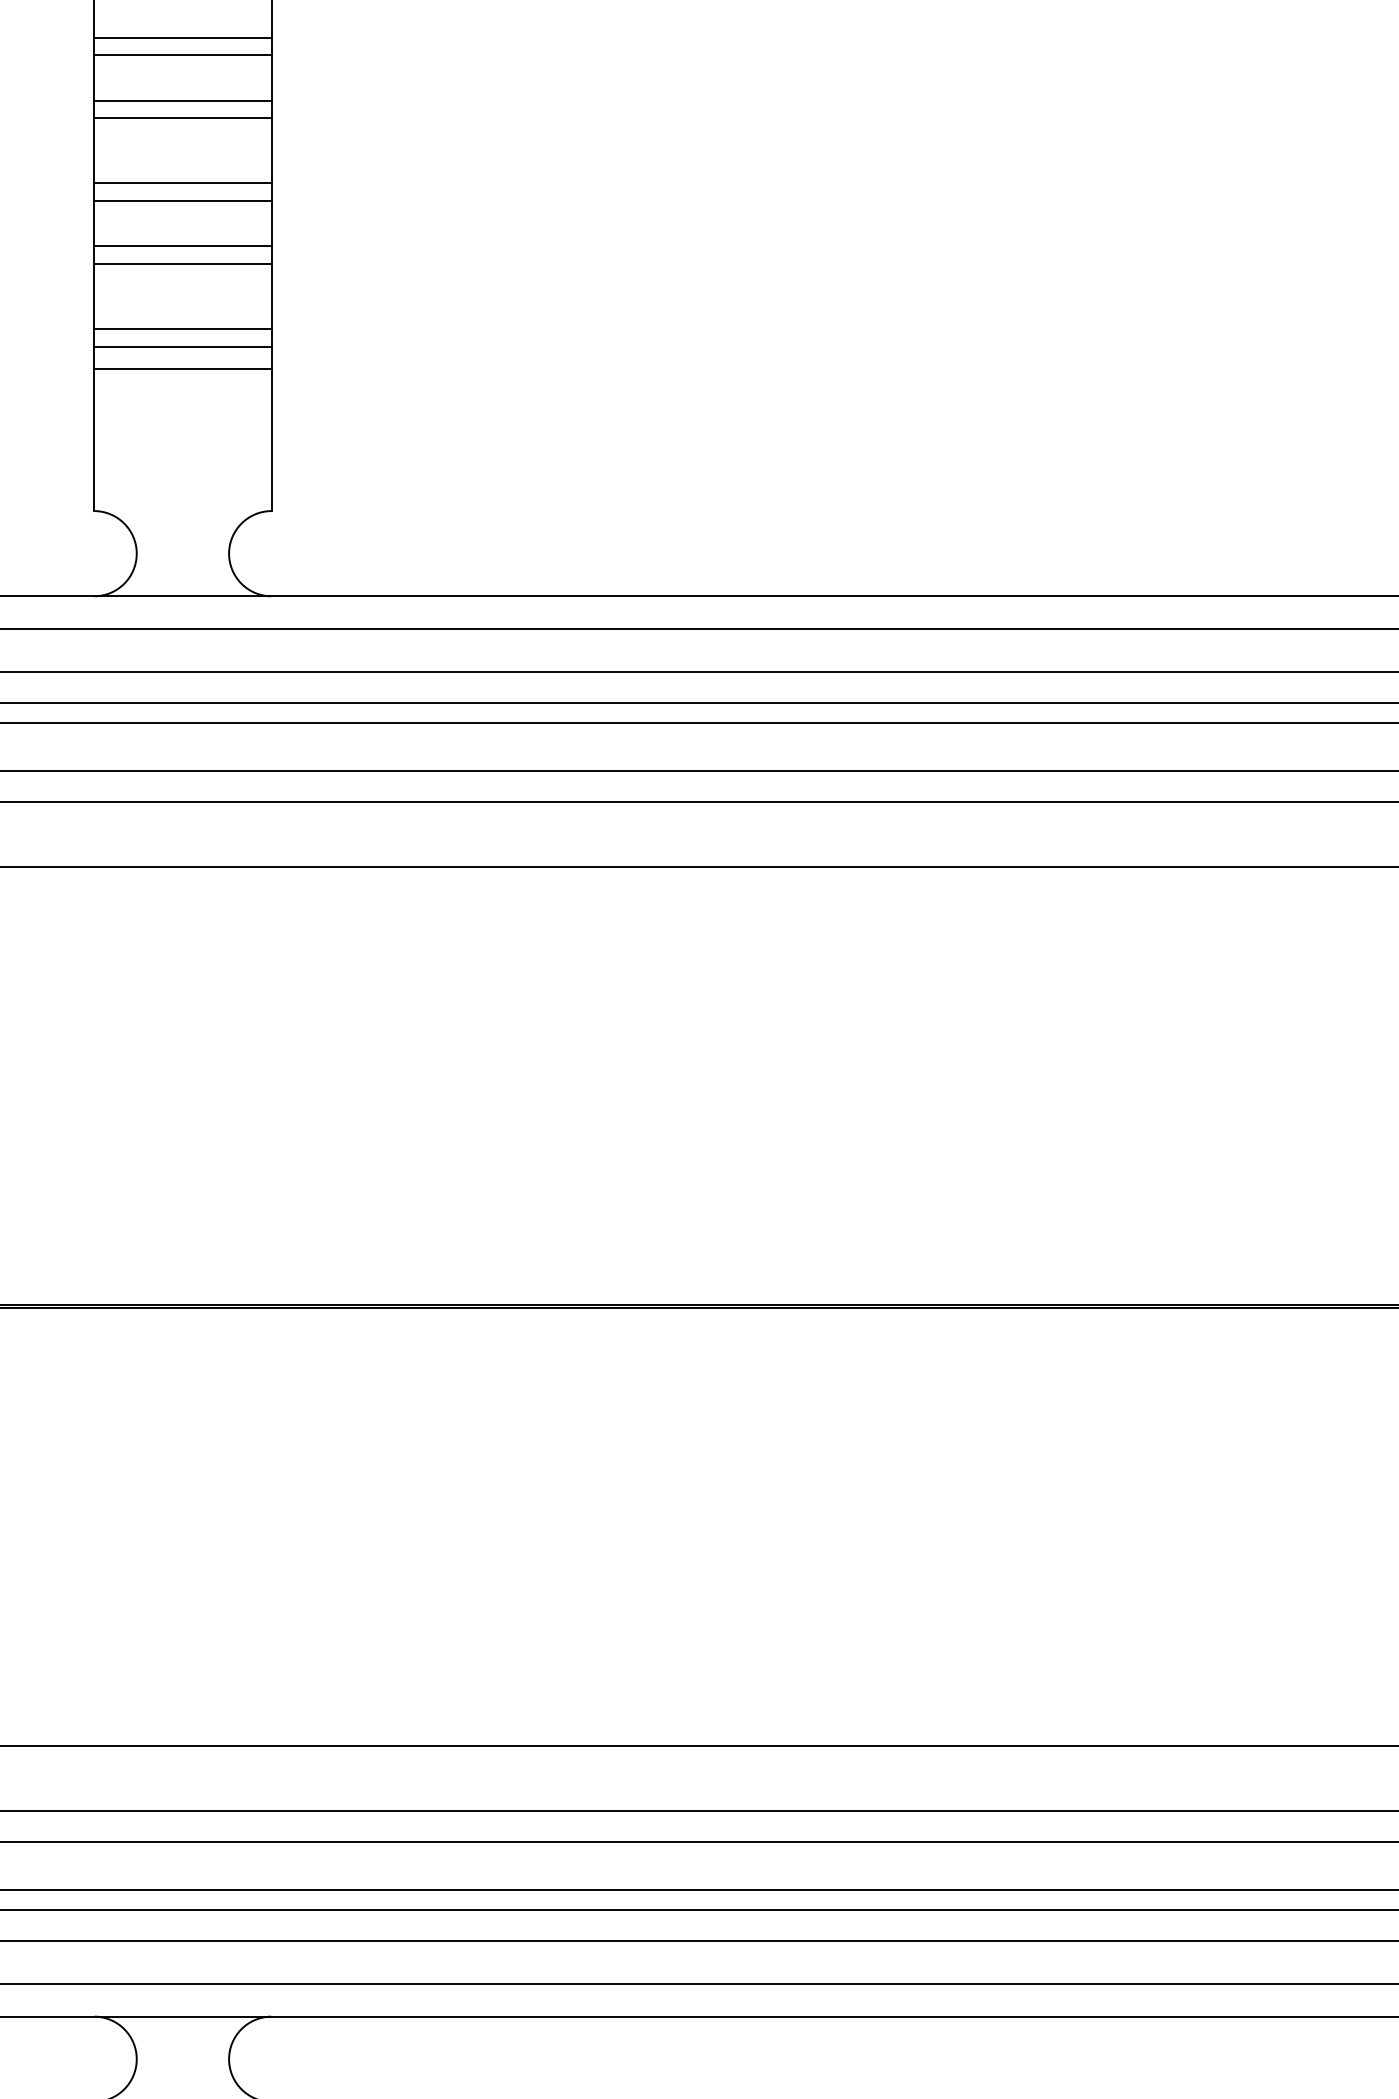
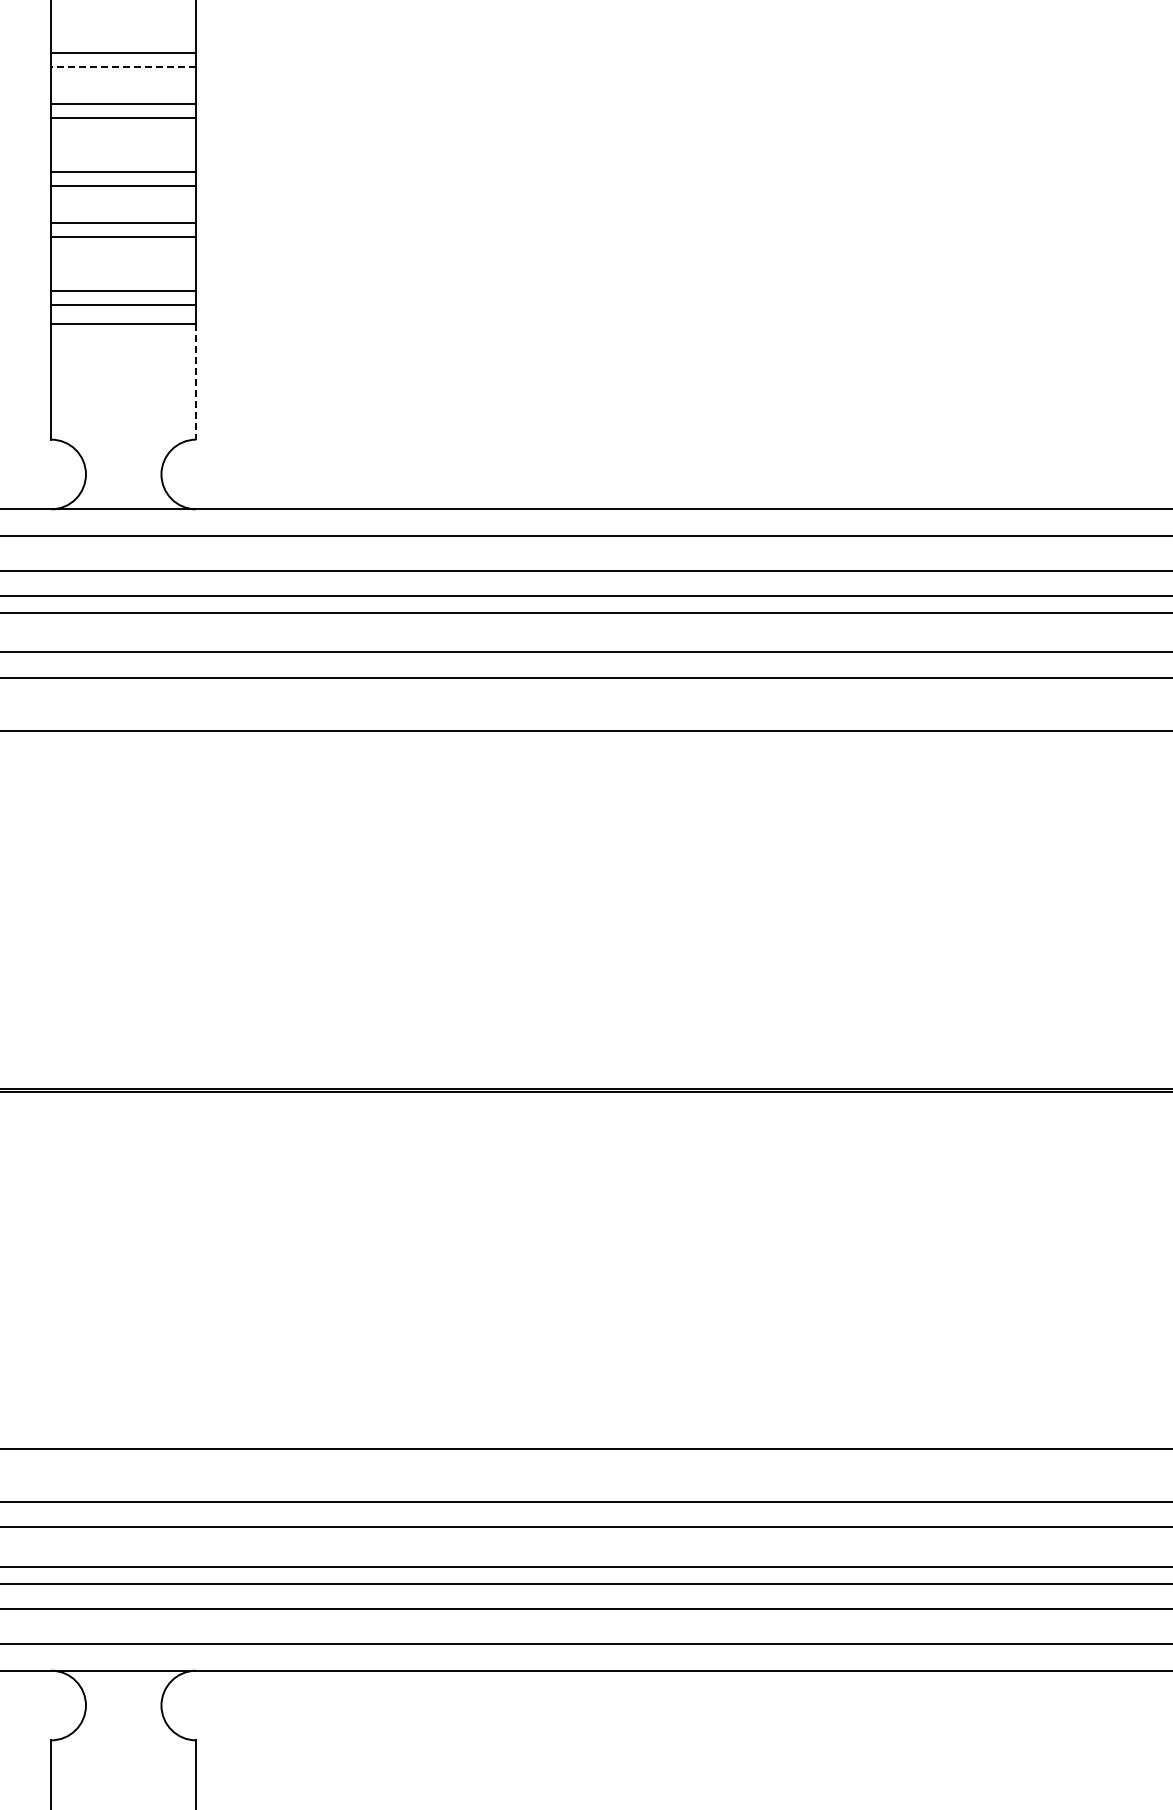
line: (182, 54) -> (123, 66), solid -> dashed
line: (271, 441) -> (196, 382), solid -> dashed

